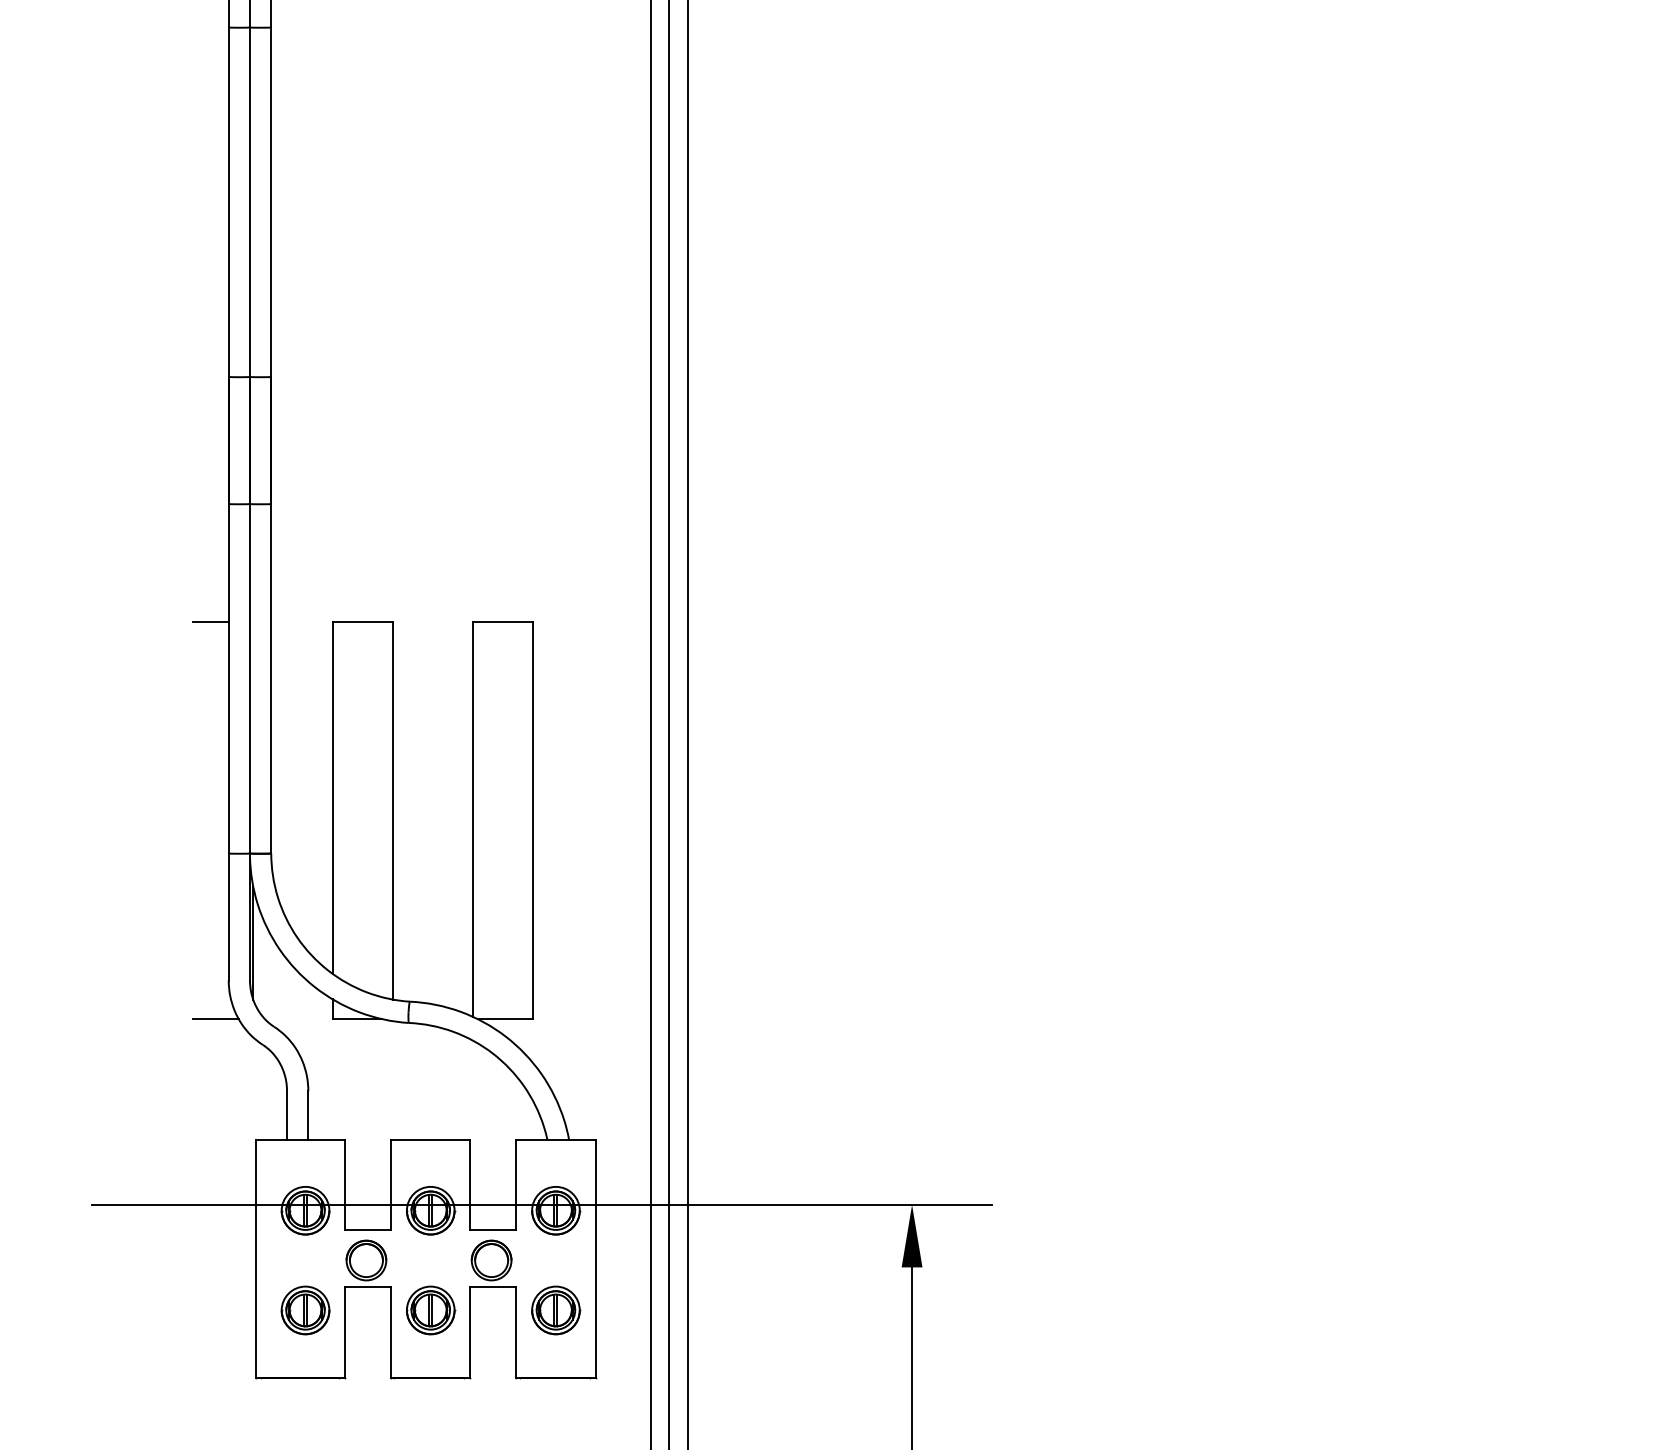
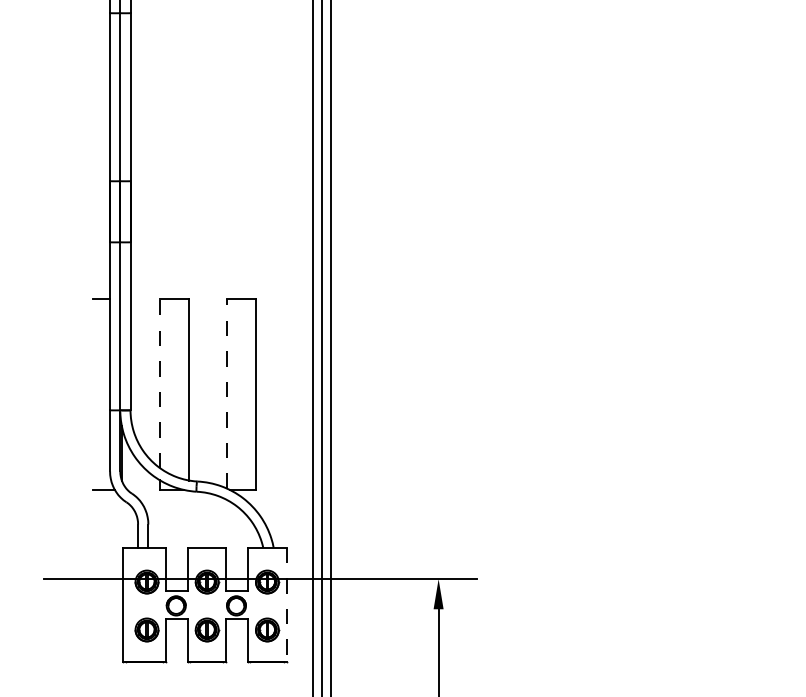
line: (333, 797) -> (160, 383), solid -> dashed
line: (472, 818) -> (227, 393), solid -> dashed
line: (595, 1259) -> (286, 605), solid -> dashed

